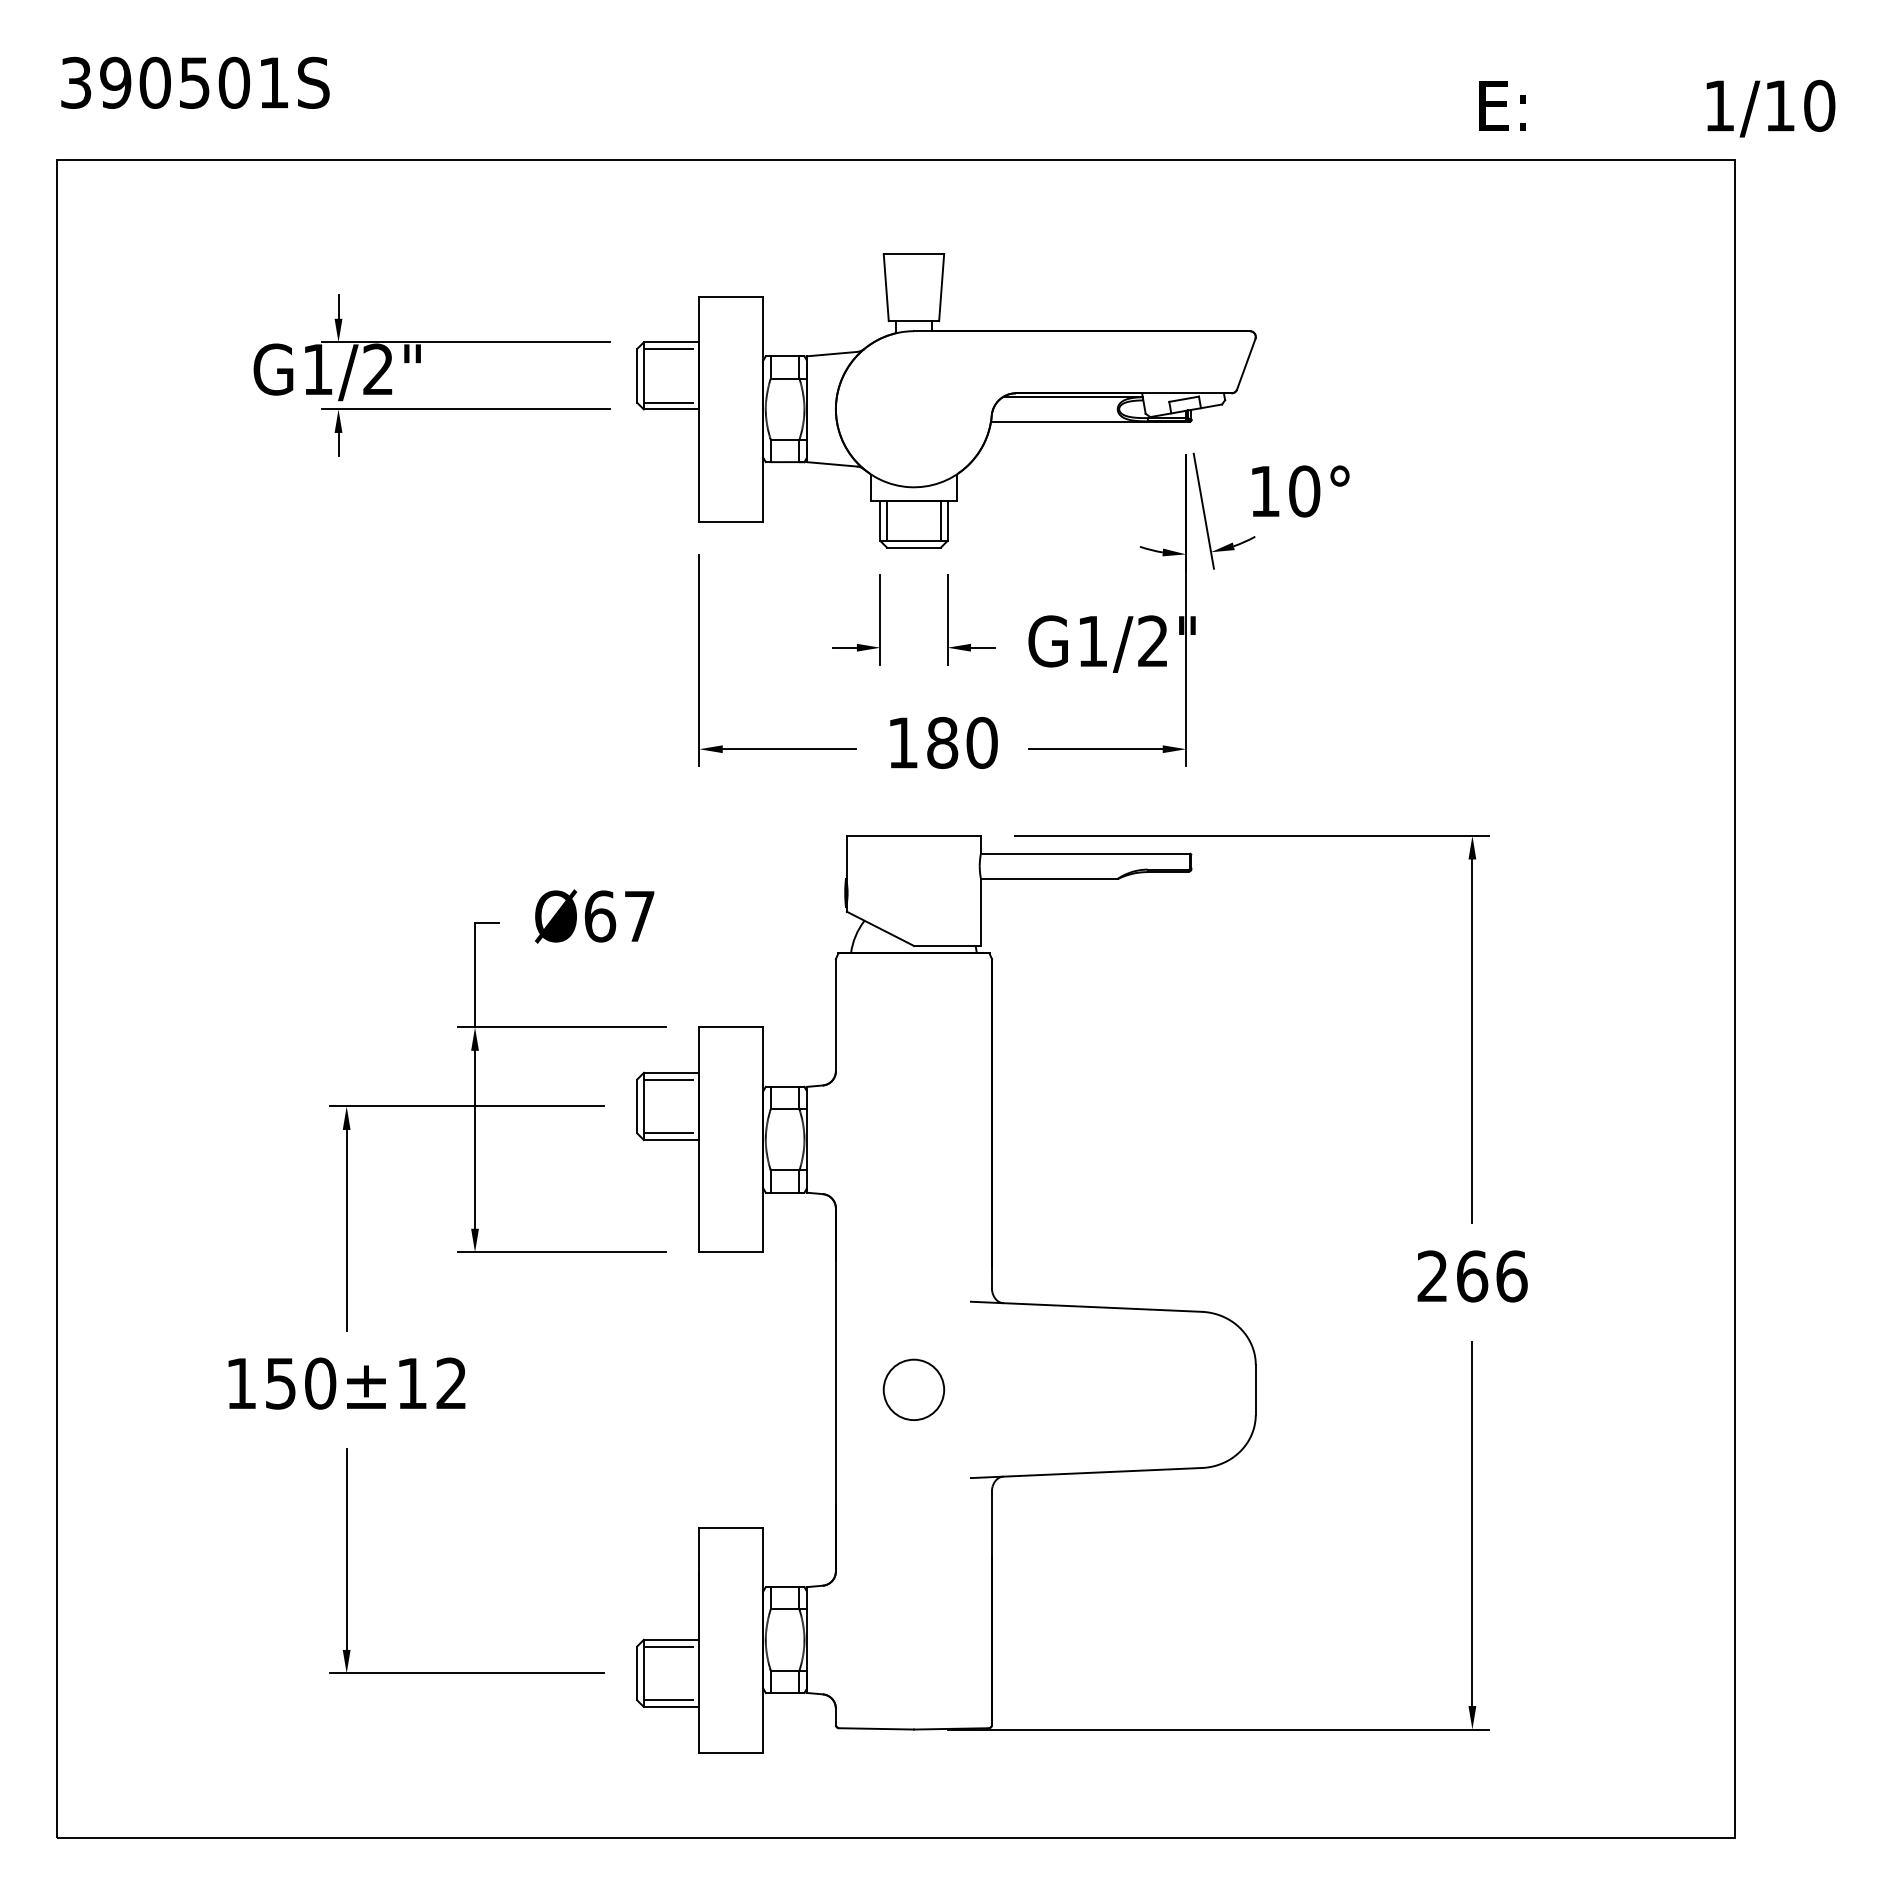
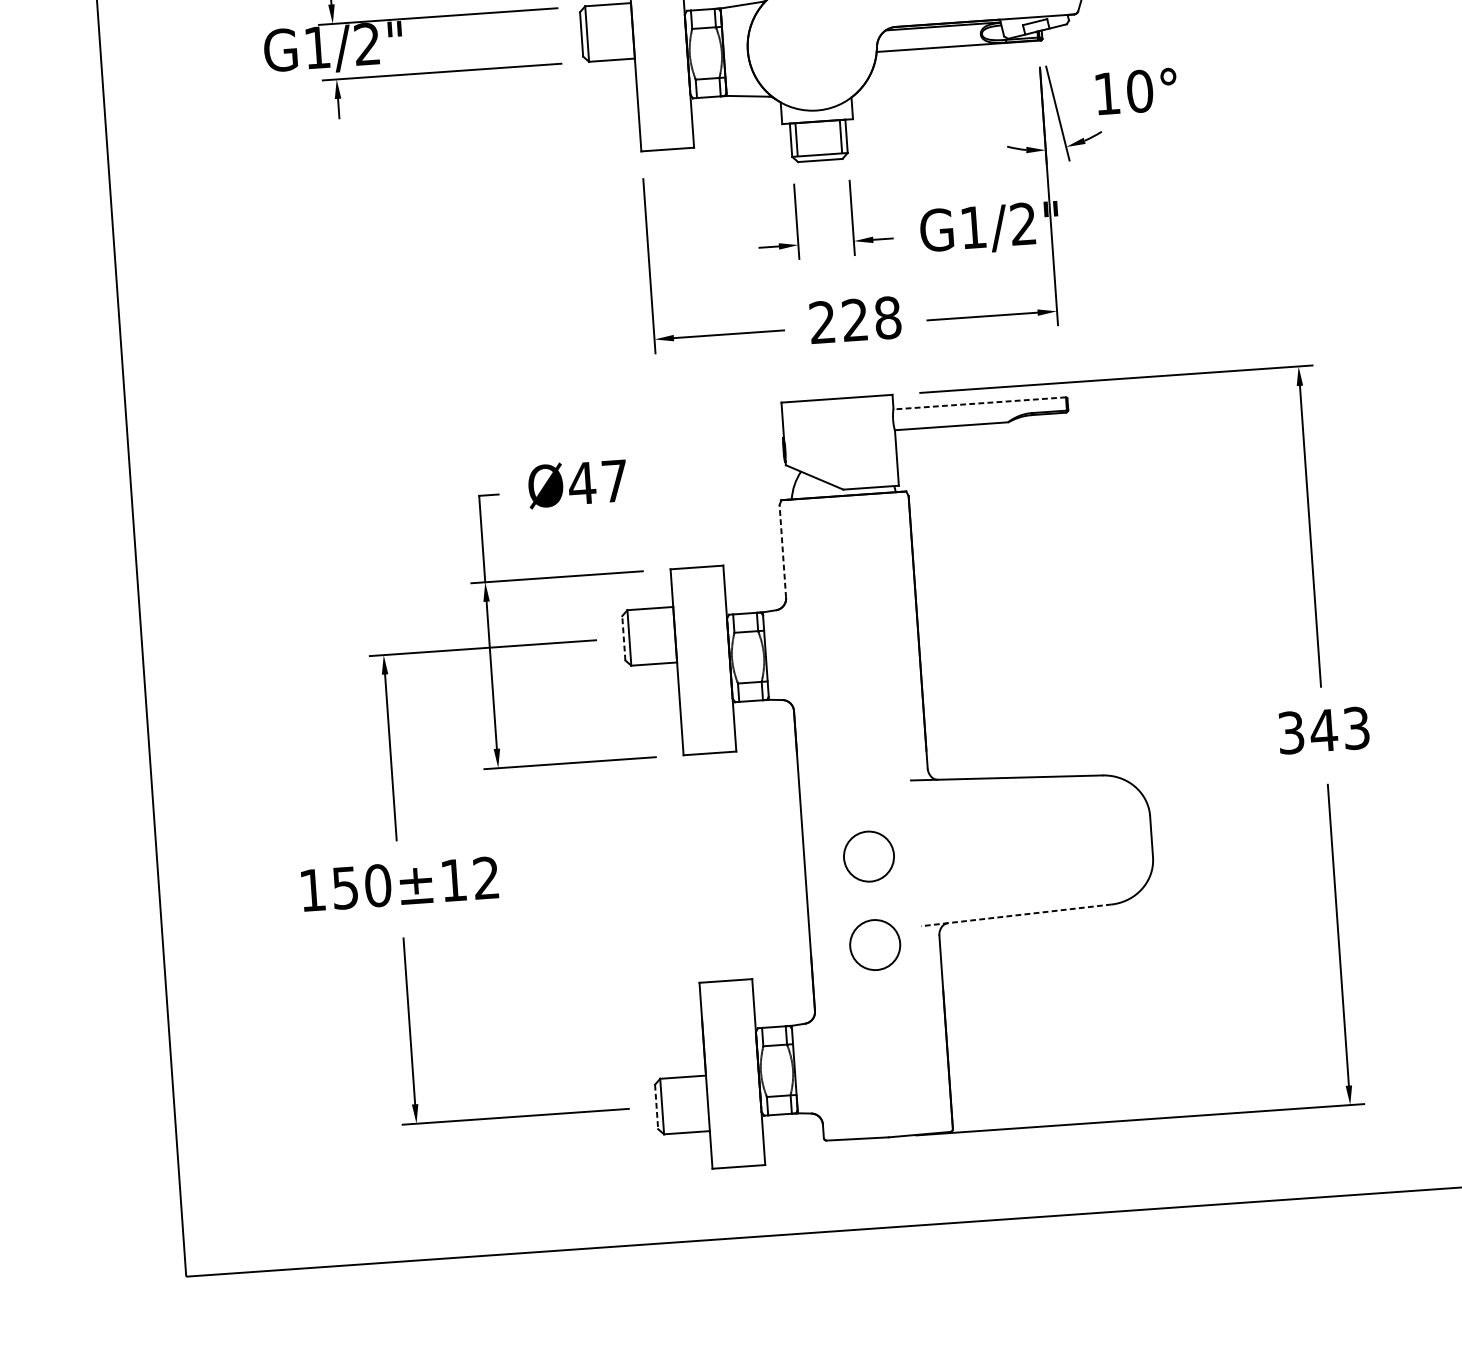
line: (671, 349) -> (608, 10), removed
line: (671, 402) -> (611, 54), removed
text: (942, 742) -> (855, 319), 180 -> 228
line: (1084, 853) -> (978, 403), solid -> dashed
text: (599, 916) -> (581, 483), Ø67 -> Ø47
line: (835, 1014) -> (782, 550), solid -> dashed
line: (671, 1079) -> (650, 614), removed
line: (637, 1106) -> (624, 638), solid -> dashed
line: (671, 1133) -> (653, 658), removed
text: (1472, 1276) -> (1324, 730), 266 -> 343
line: (1086, 1473) -> (1016, 915), solid -> dashed
circle: (913, 1496) -> (874, 944), added
line: (671, 1646) -> (683, 1082), removed
line: (637, 1673) -> (656, 1107), solid -> dashed
line: (671, 1700) -> (686, 1127), removed

